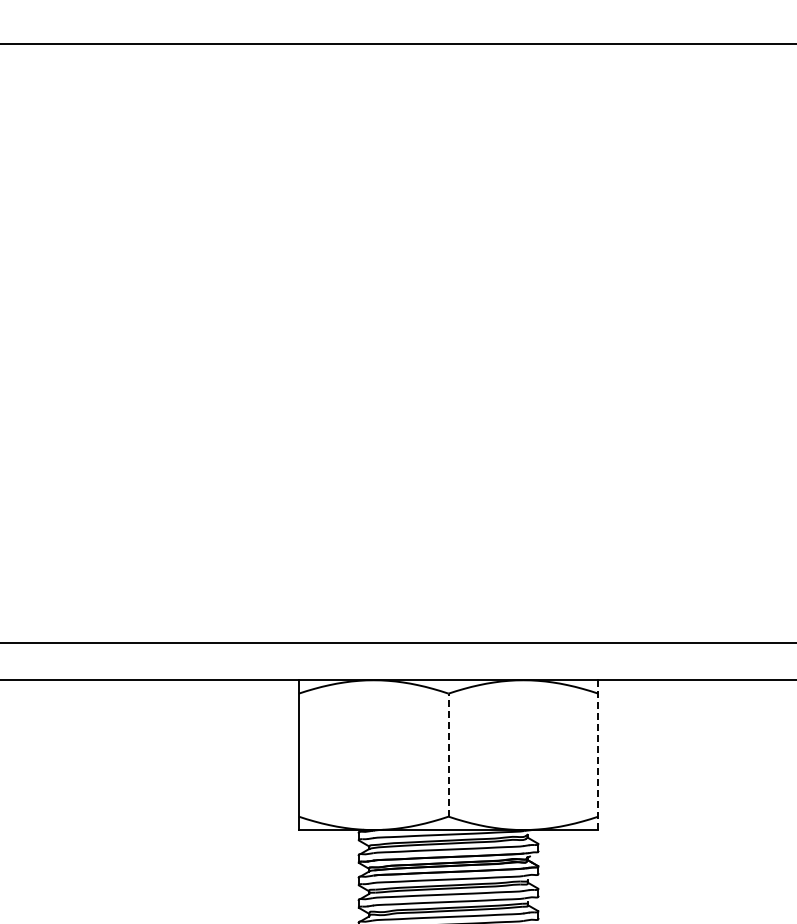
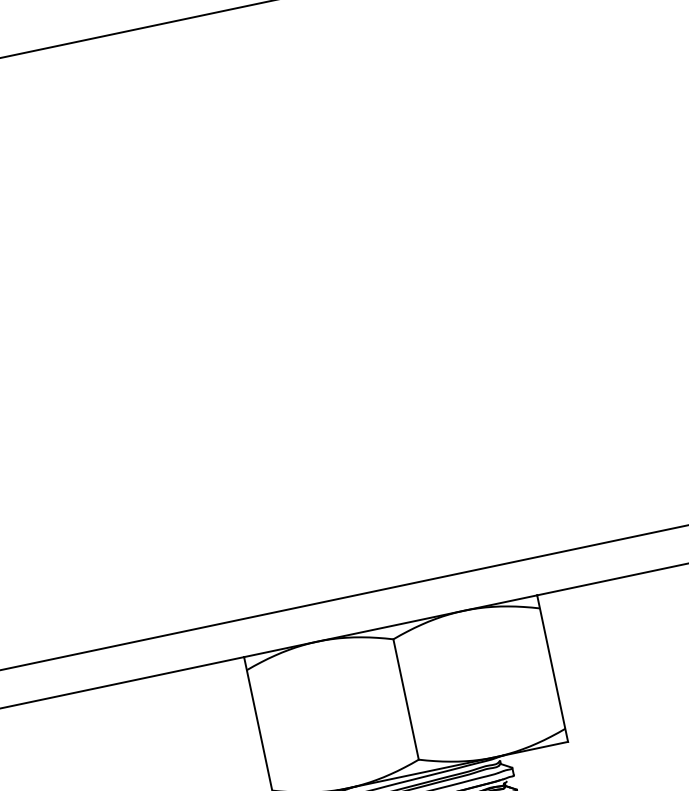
line: (448, 755) -> (406, 699), dashed -> solid
line: (598, 755) -> (552, 668), dashed -> solid

